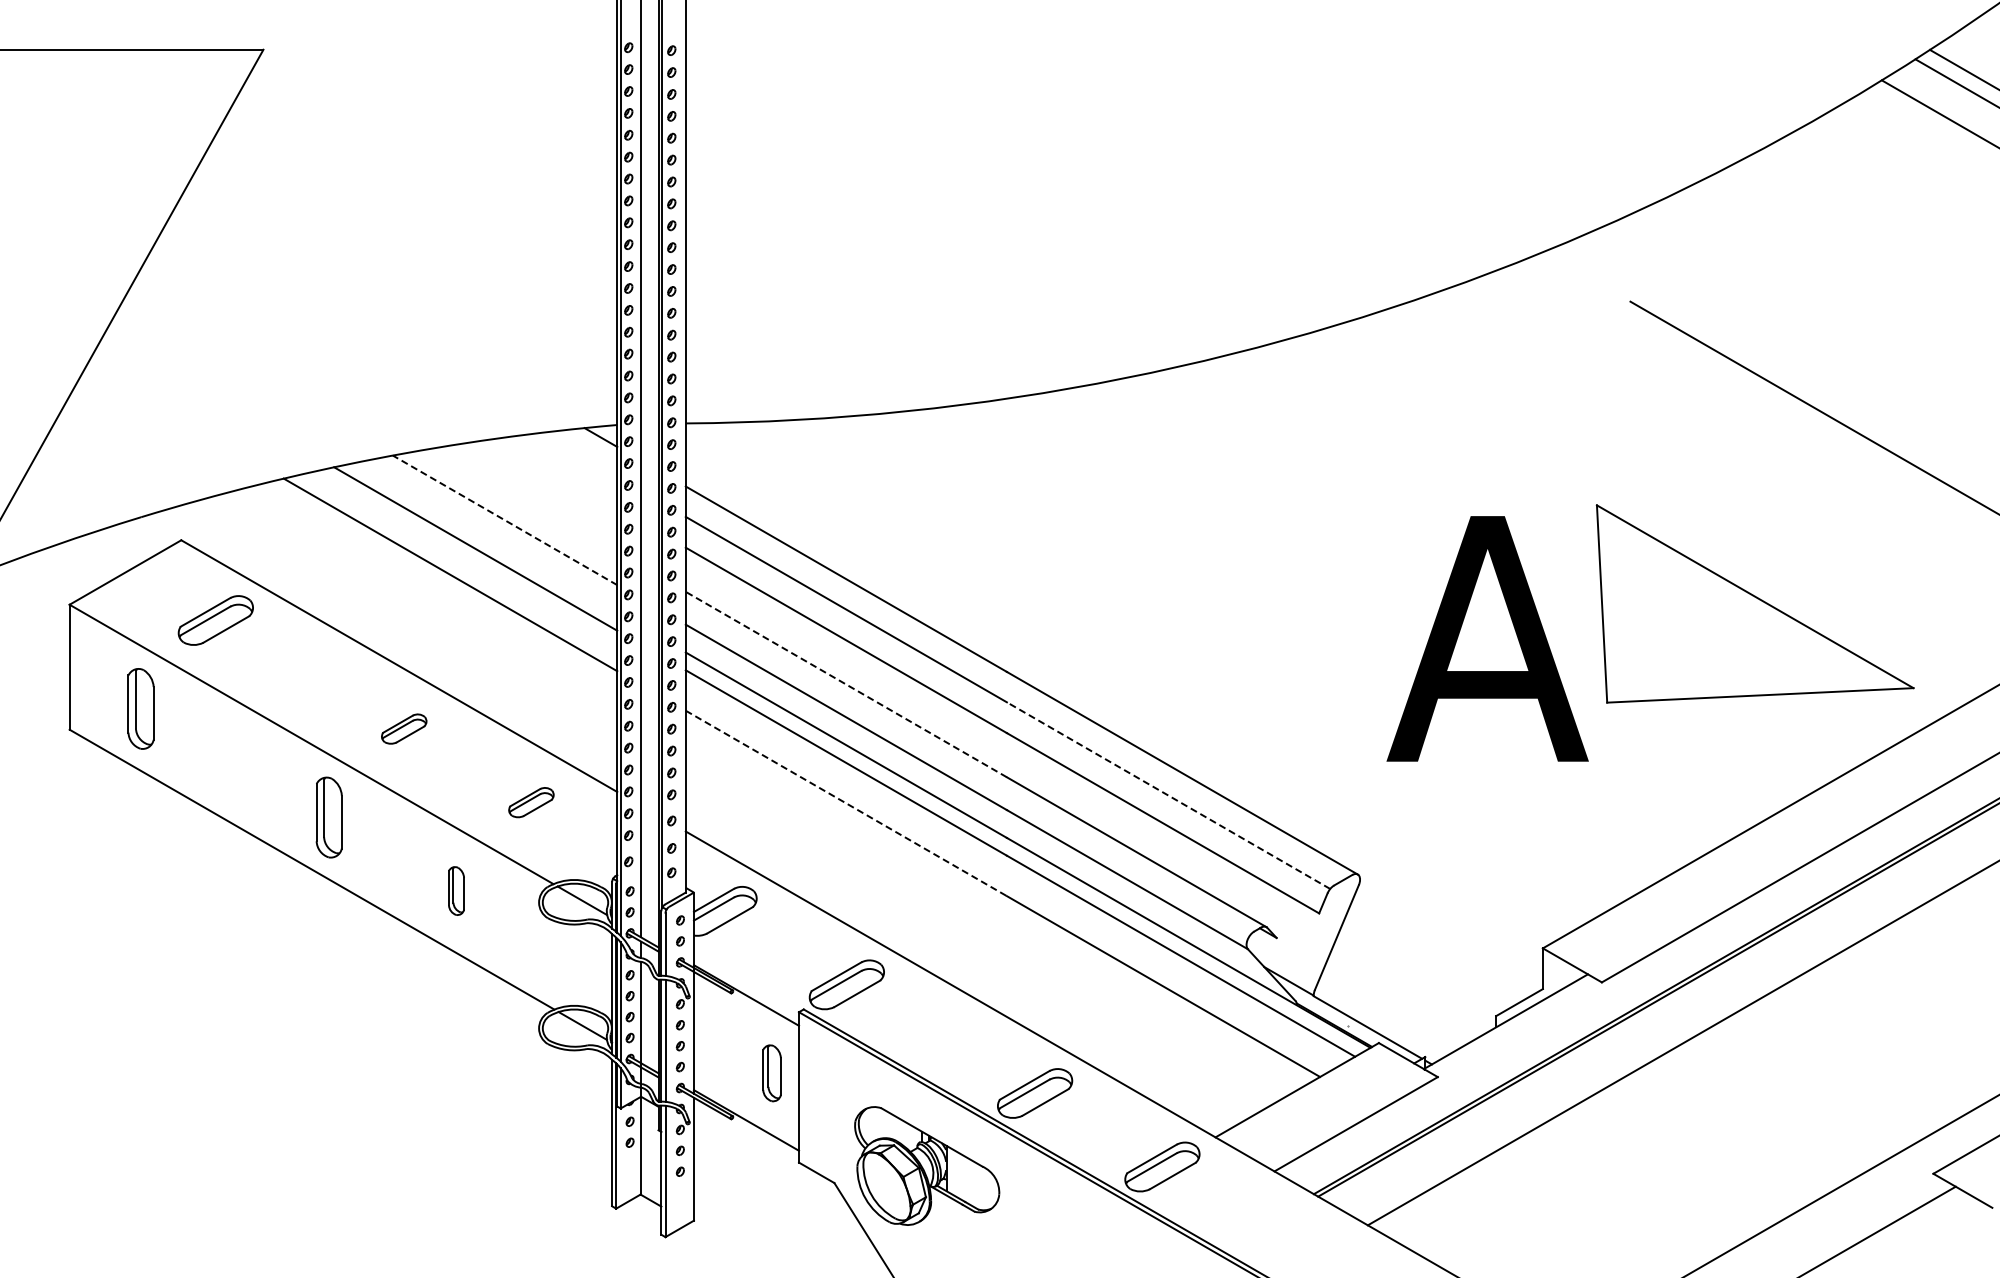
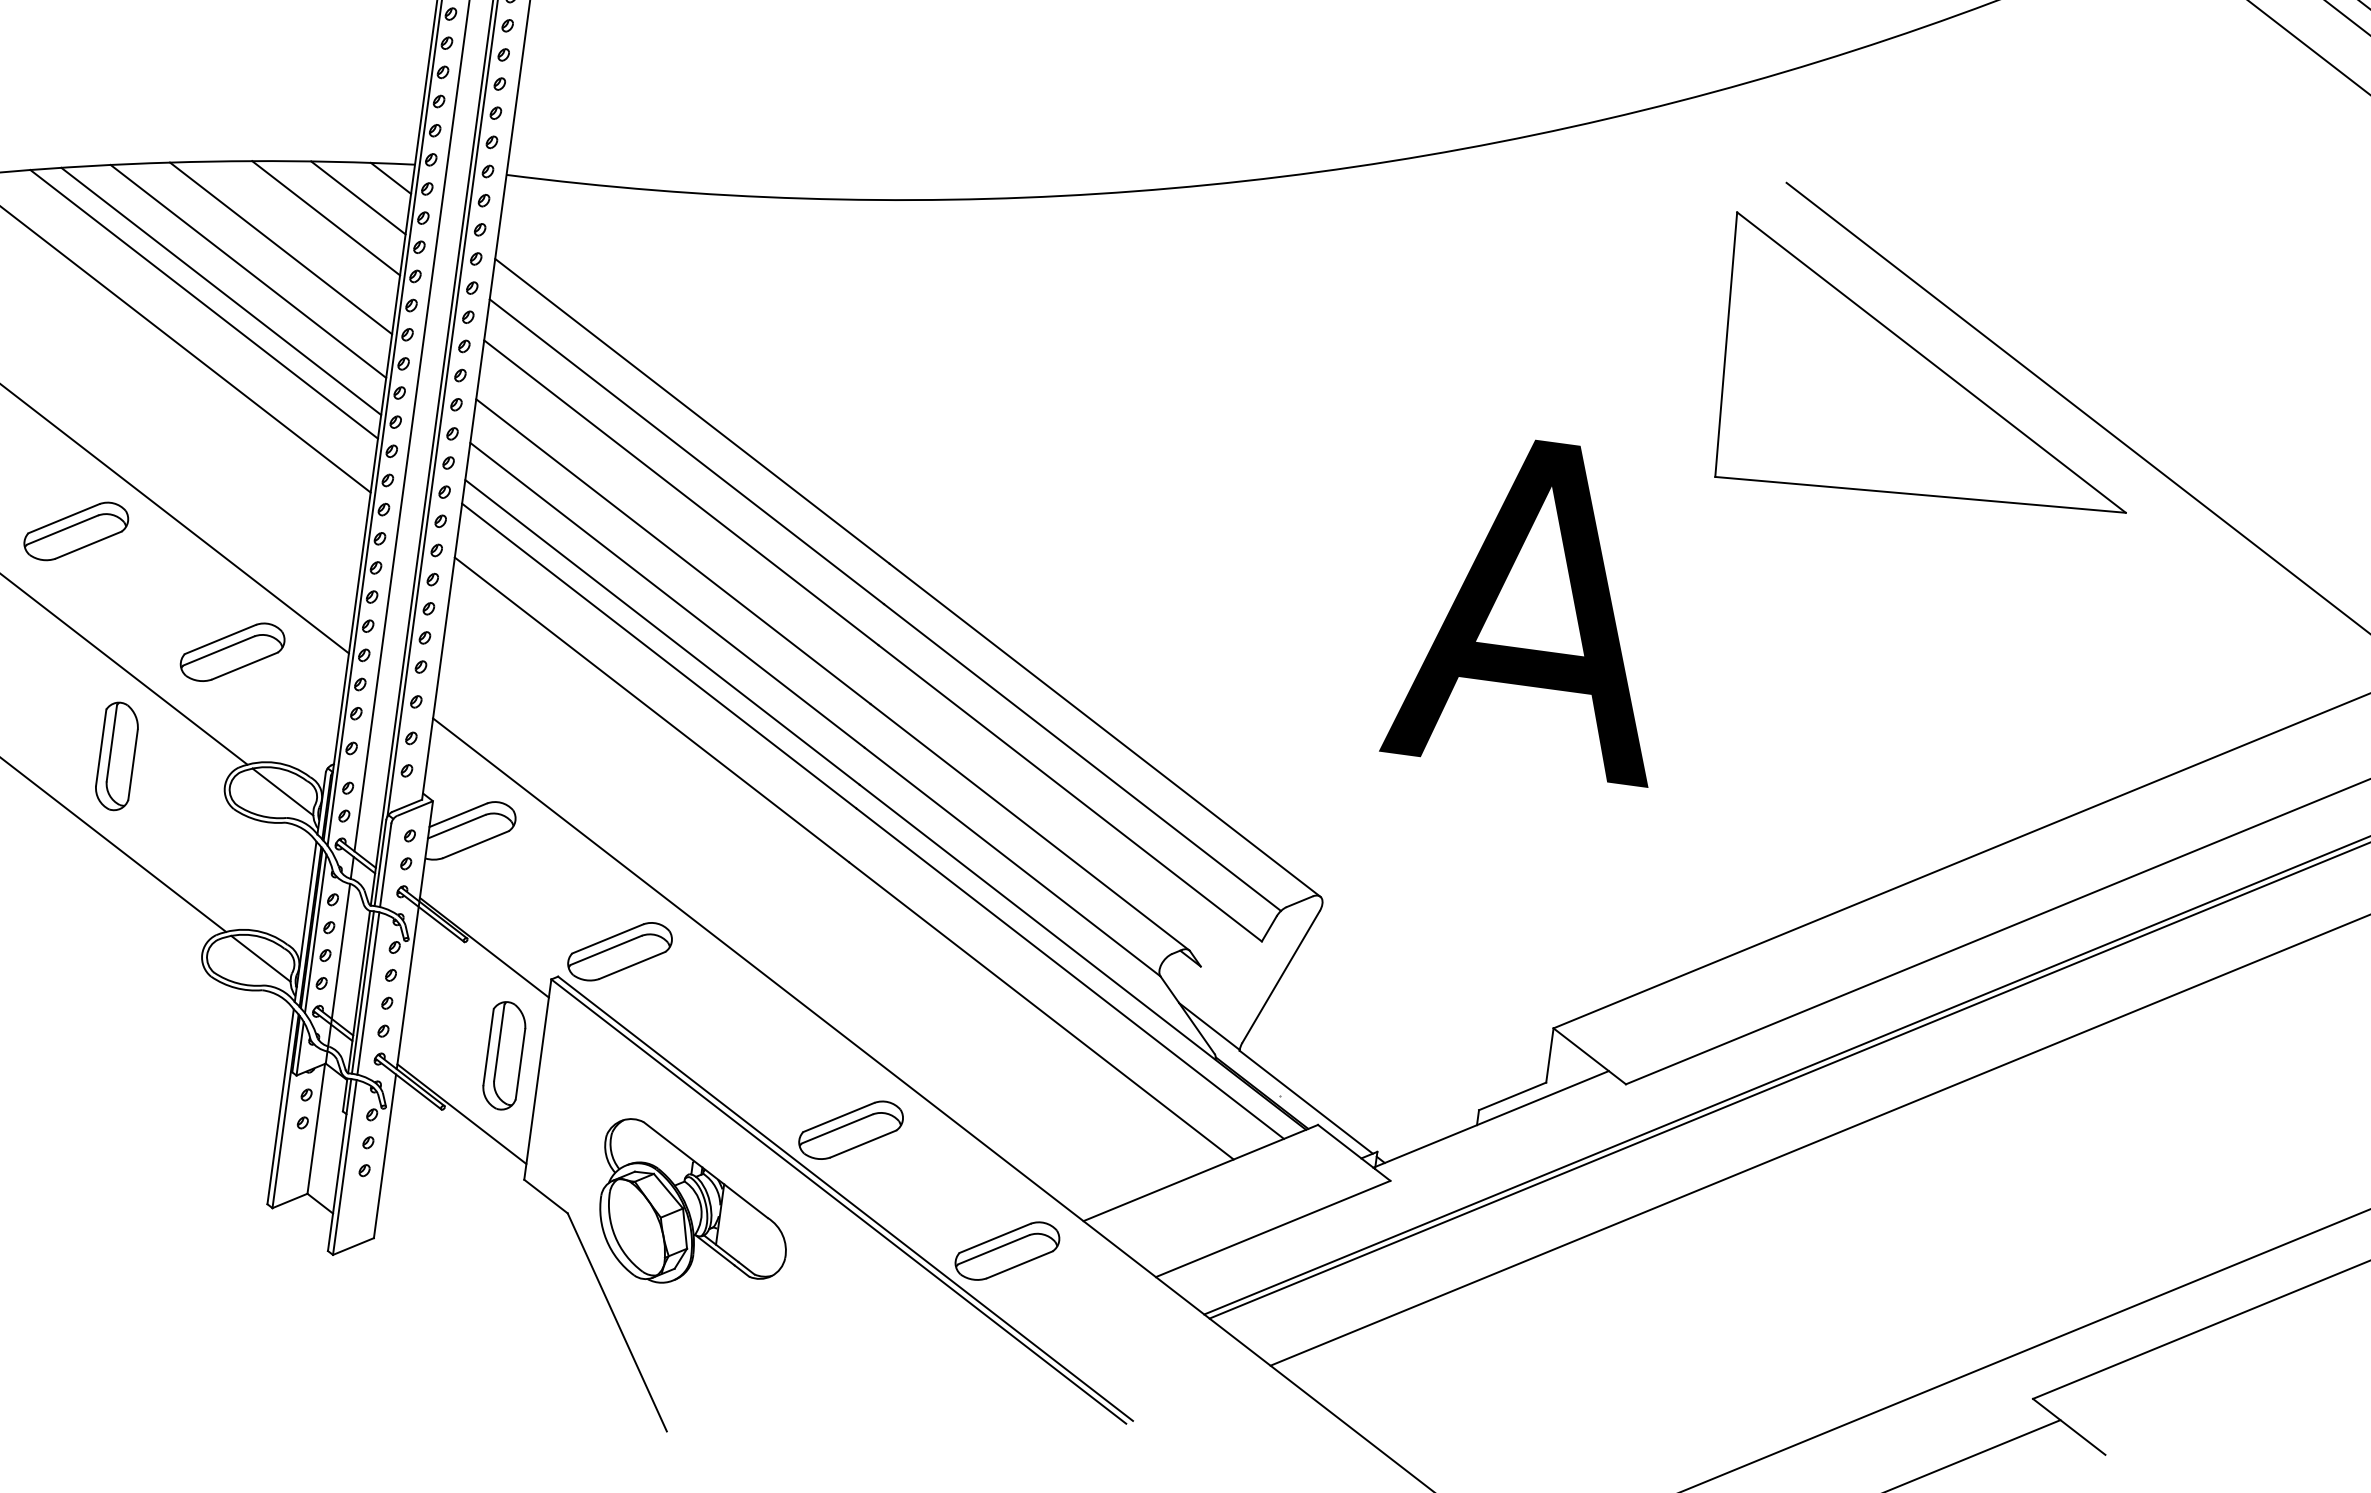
line: (578, 454) -> (358, 196), added
line: (556, 473) -> (325, 218), added
line: (526, 499) -> (280, 247), added
line: (505, 520) -> (248, 271), dashed -> solid
line: (486, 537) -> (220, 290), added
part: (1754, 603) -> (1929, 371), moved
line: (845, 684) -> (672, 551), dashed -> solid
part: (404, 728) -> (77, 530), size x1.67
line: (1168, 795) -> (1082, 757), dashed -> solid
part: (531, 802) -> (232, 651), size x1.67
line: (846, 803) -> (652, 710), dashed -> solid
part: (456, 890) -> (117, 755), size x1.67
part: (771, 1073) -> (503, 1056), size x1.43

